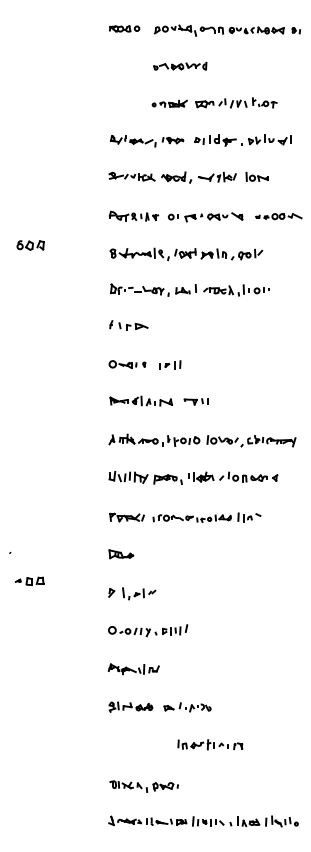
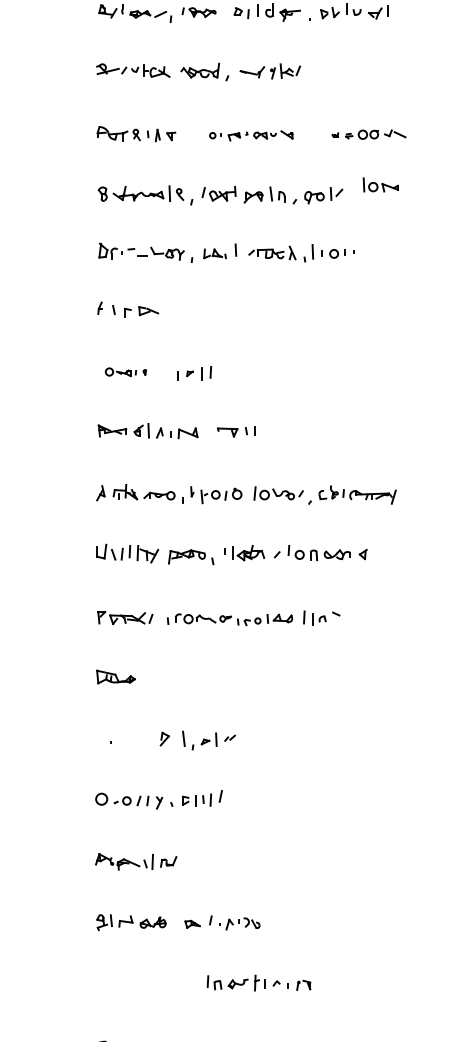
part: (256, 176) -> (379, 184), moved
part: (205, 217) -> (251, 136), size x0.7
part: (127, 364) -> (125, 372), size x0.7
part: (132, 593) -> (198, 740), moved

